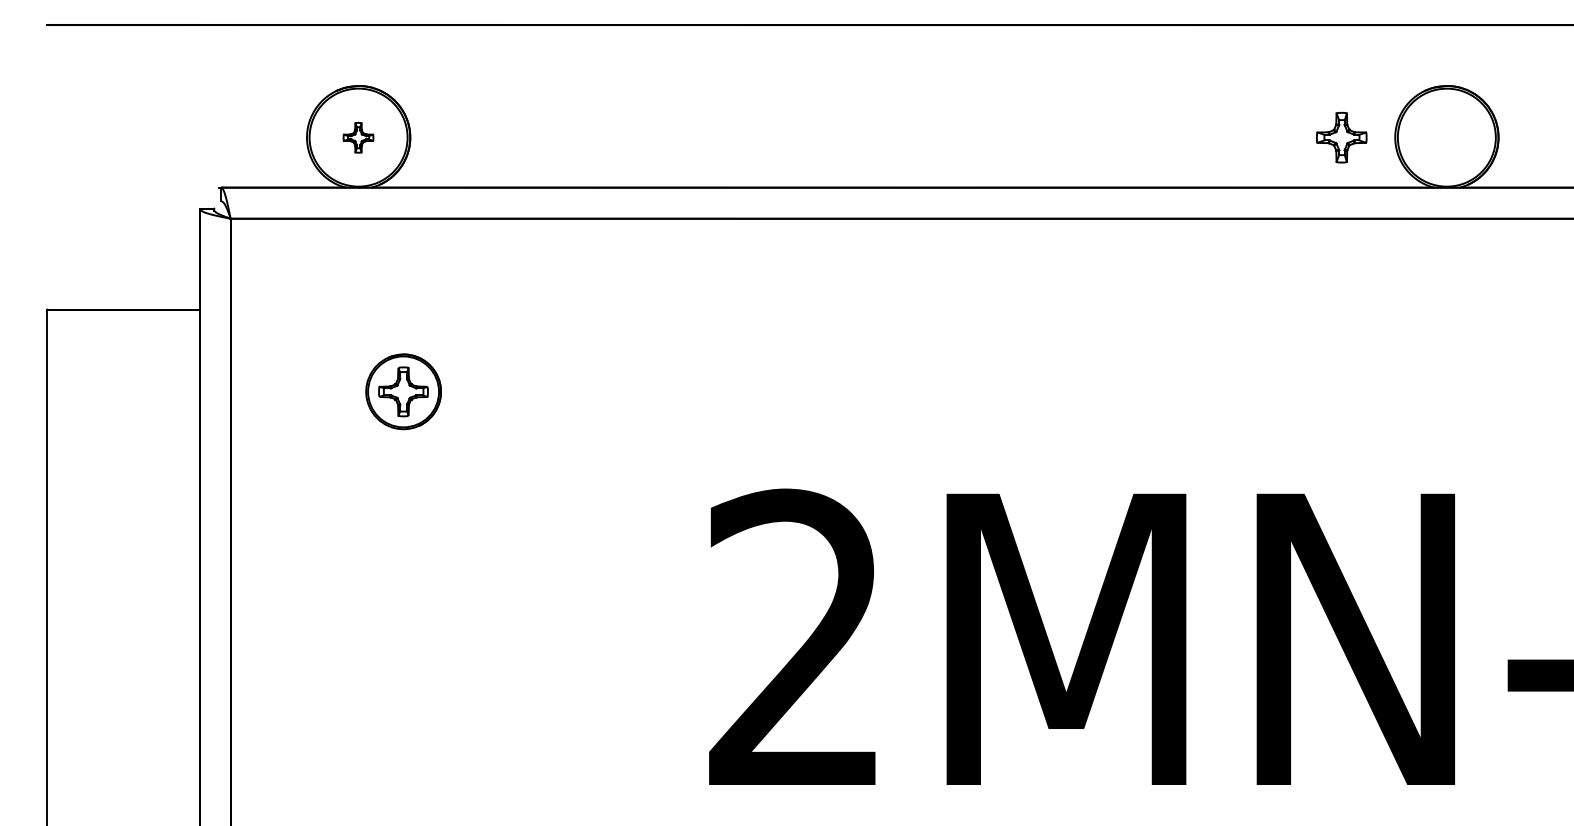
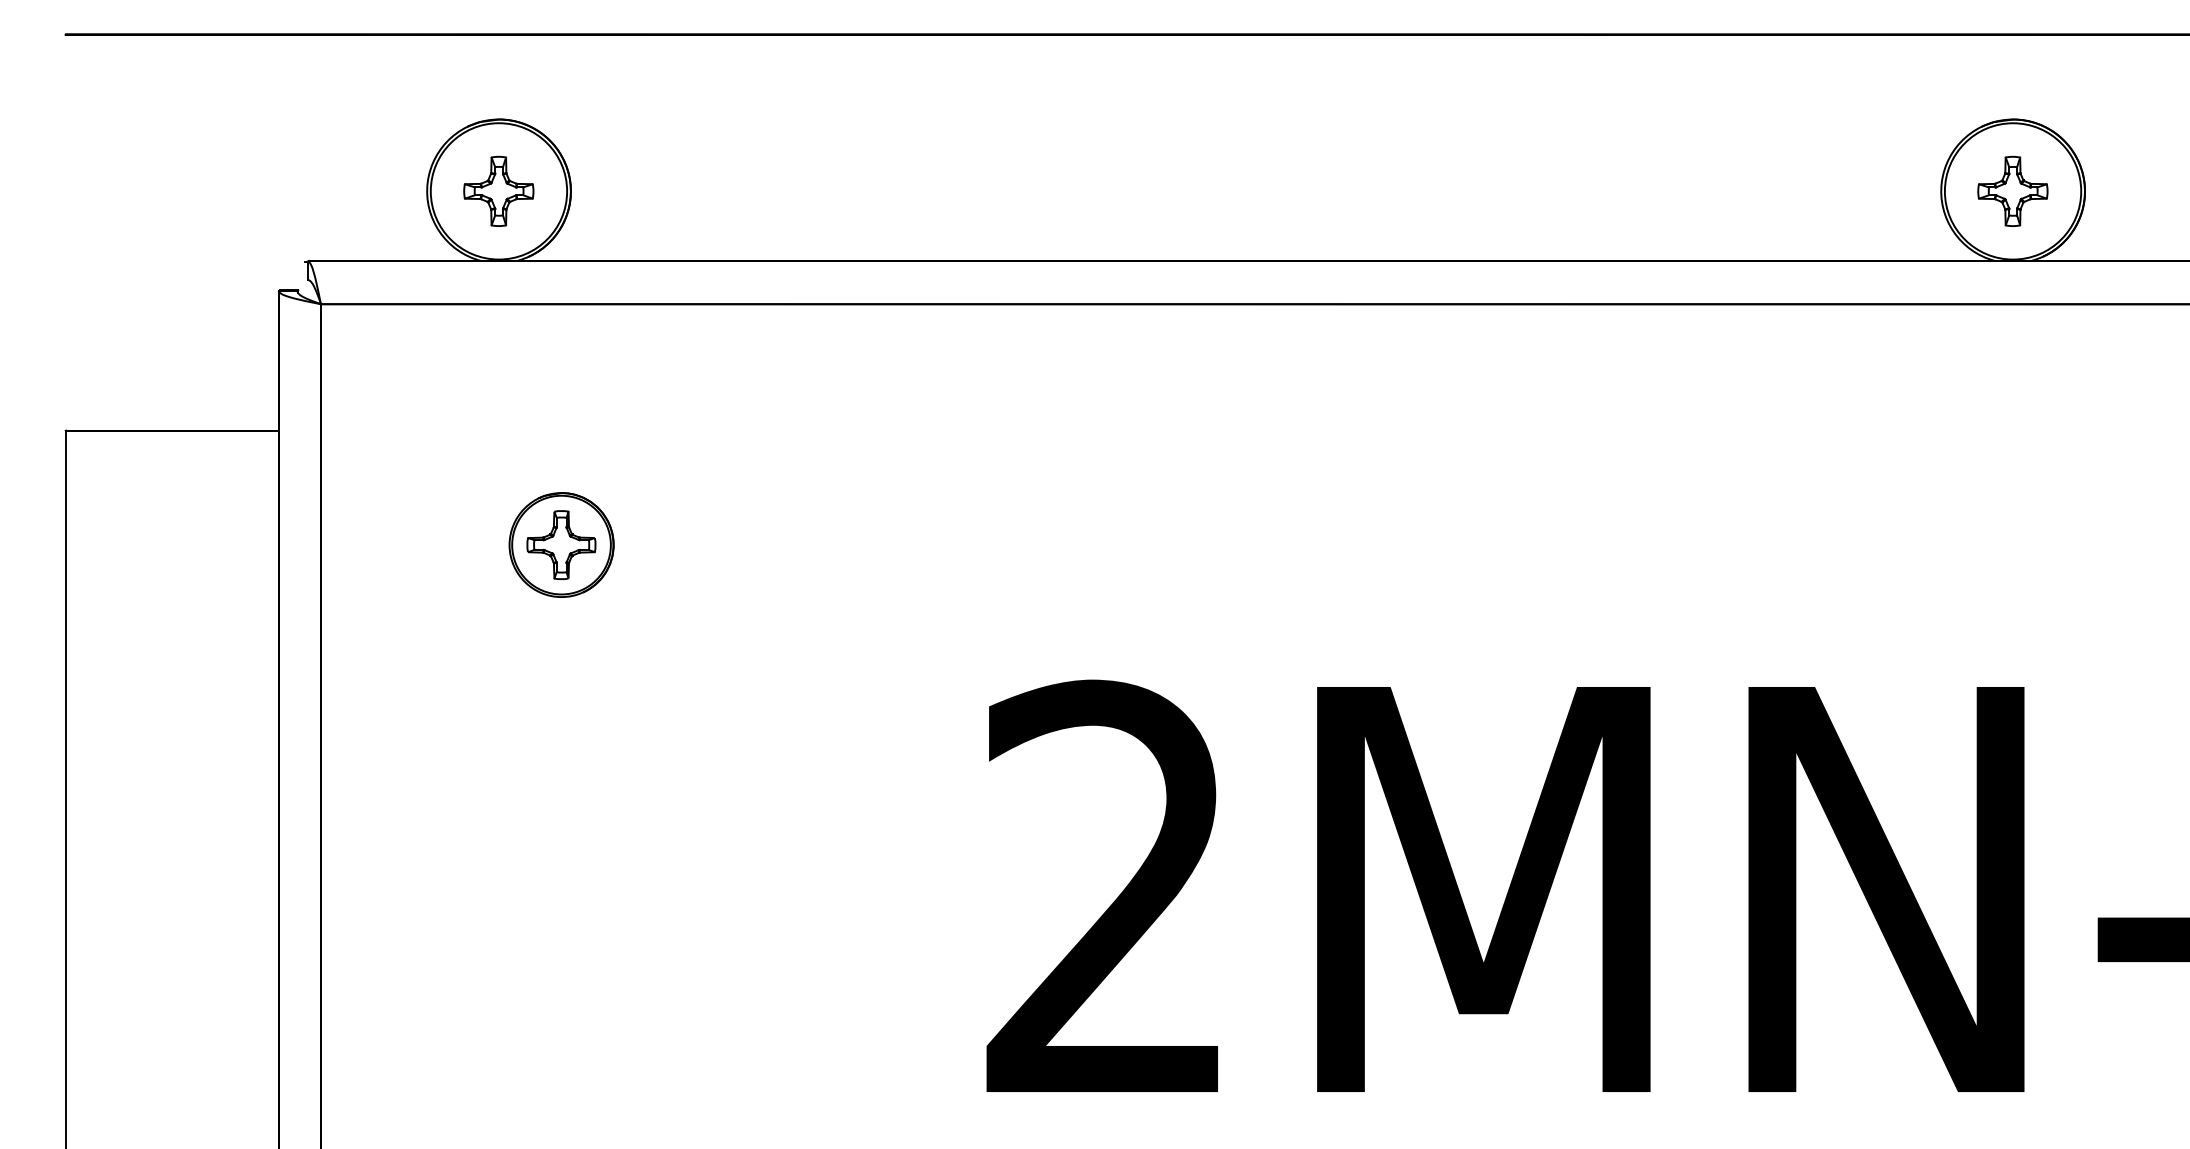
part: (358, 137) -> (498, 191), size x1.67
part: (1341, 137) -> (2012, 191), moved

